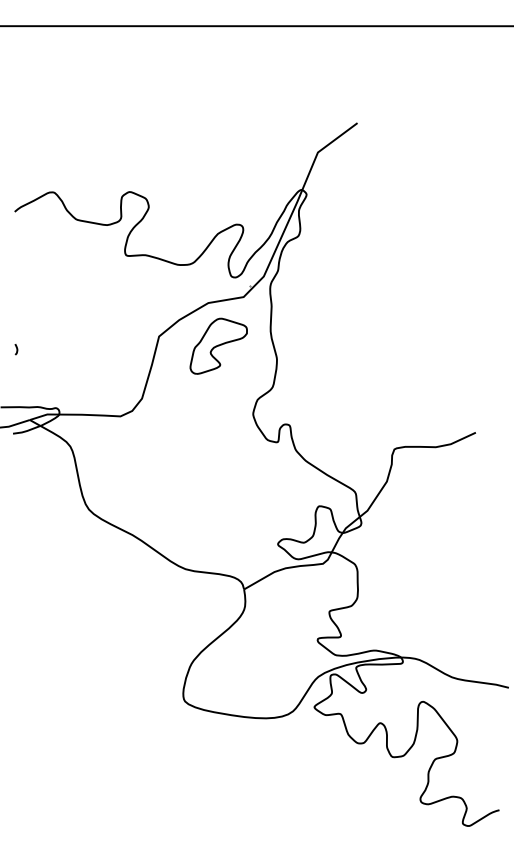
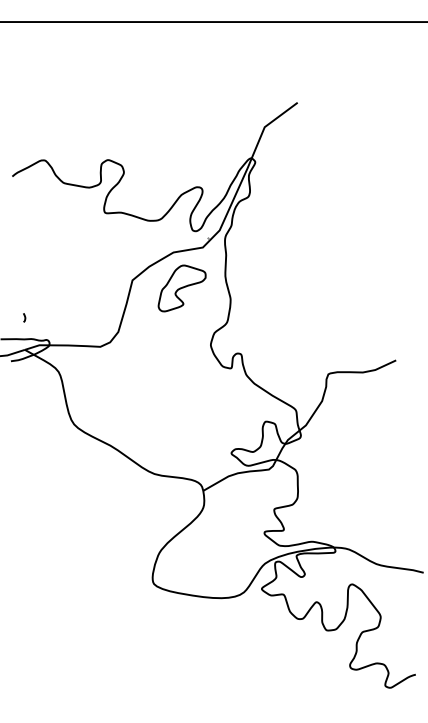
curve: (16, 349) -> (24, 317), moved

